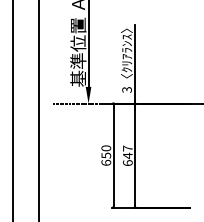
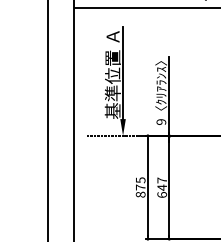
text: (127, 89) -> (161, 121), 3 -> 9
text: (106, 155) -> (140, 187), 650 -> 875

